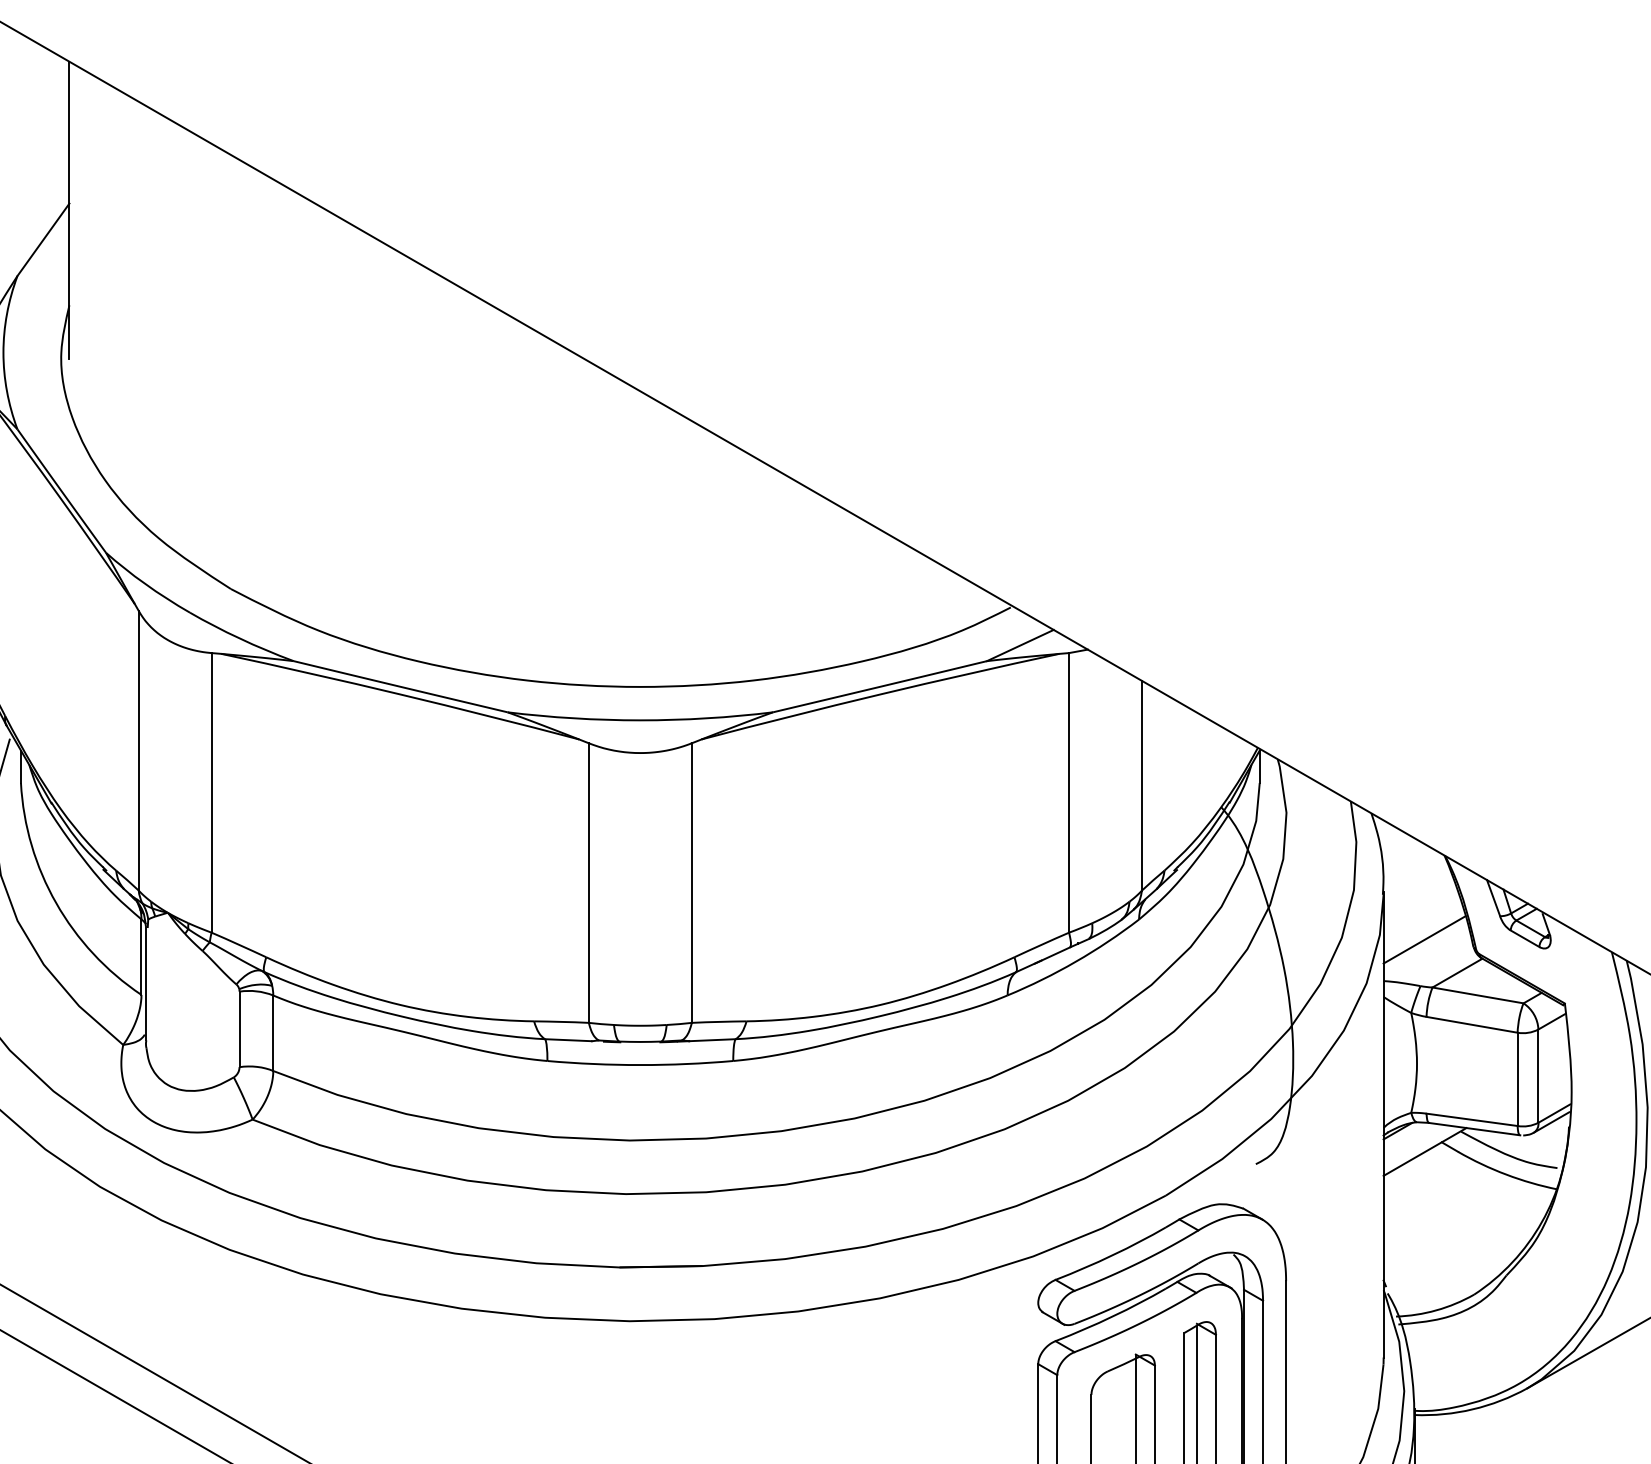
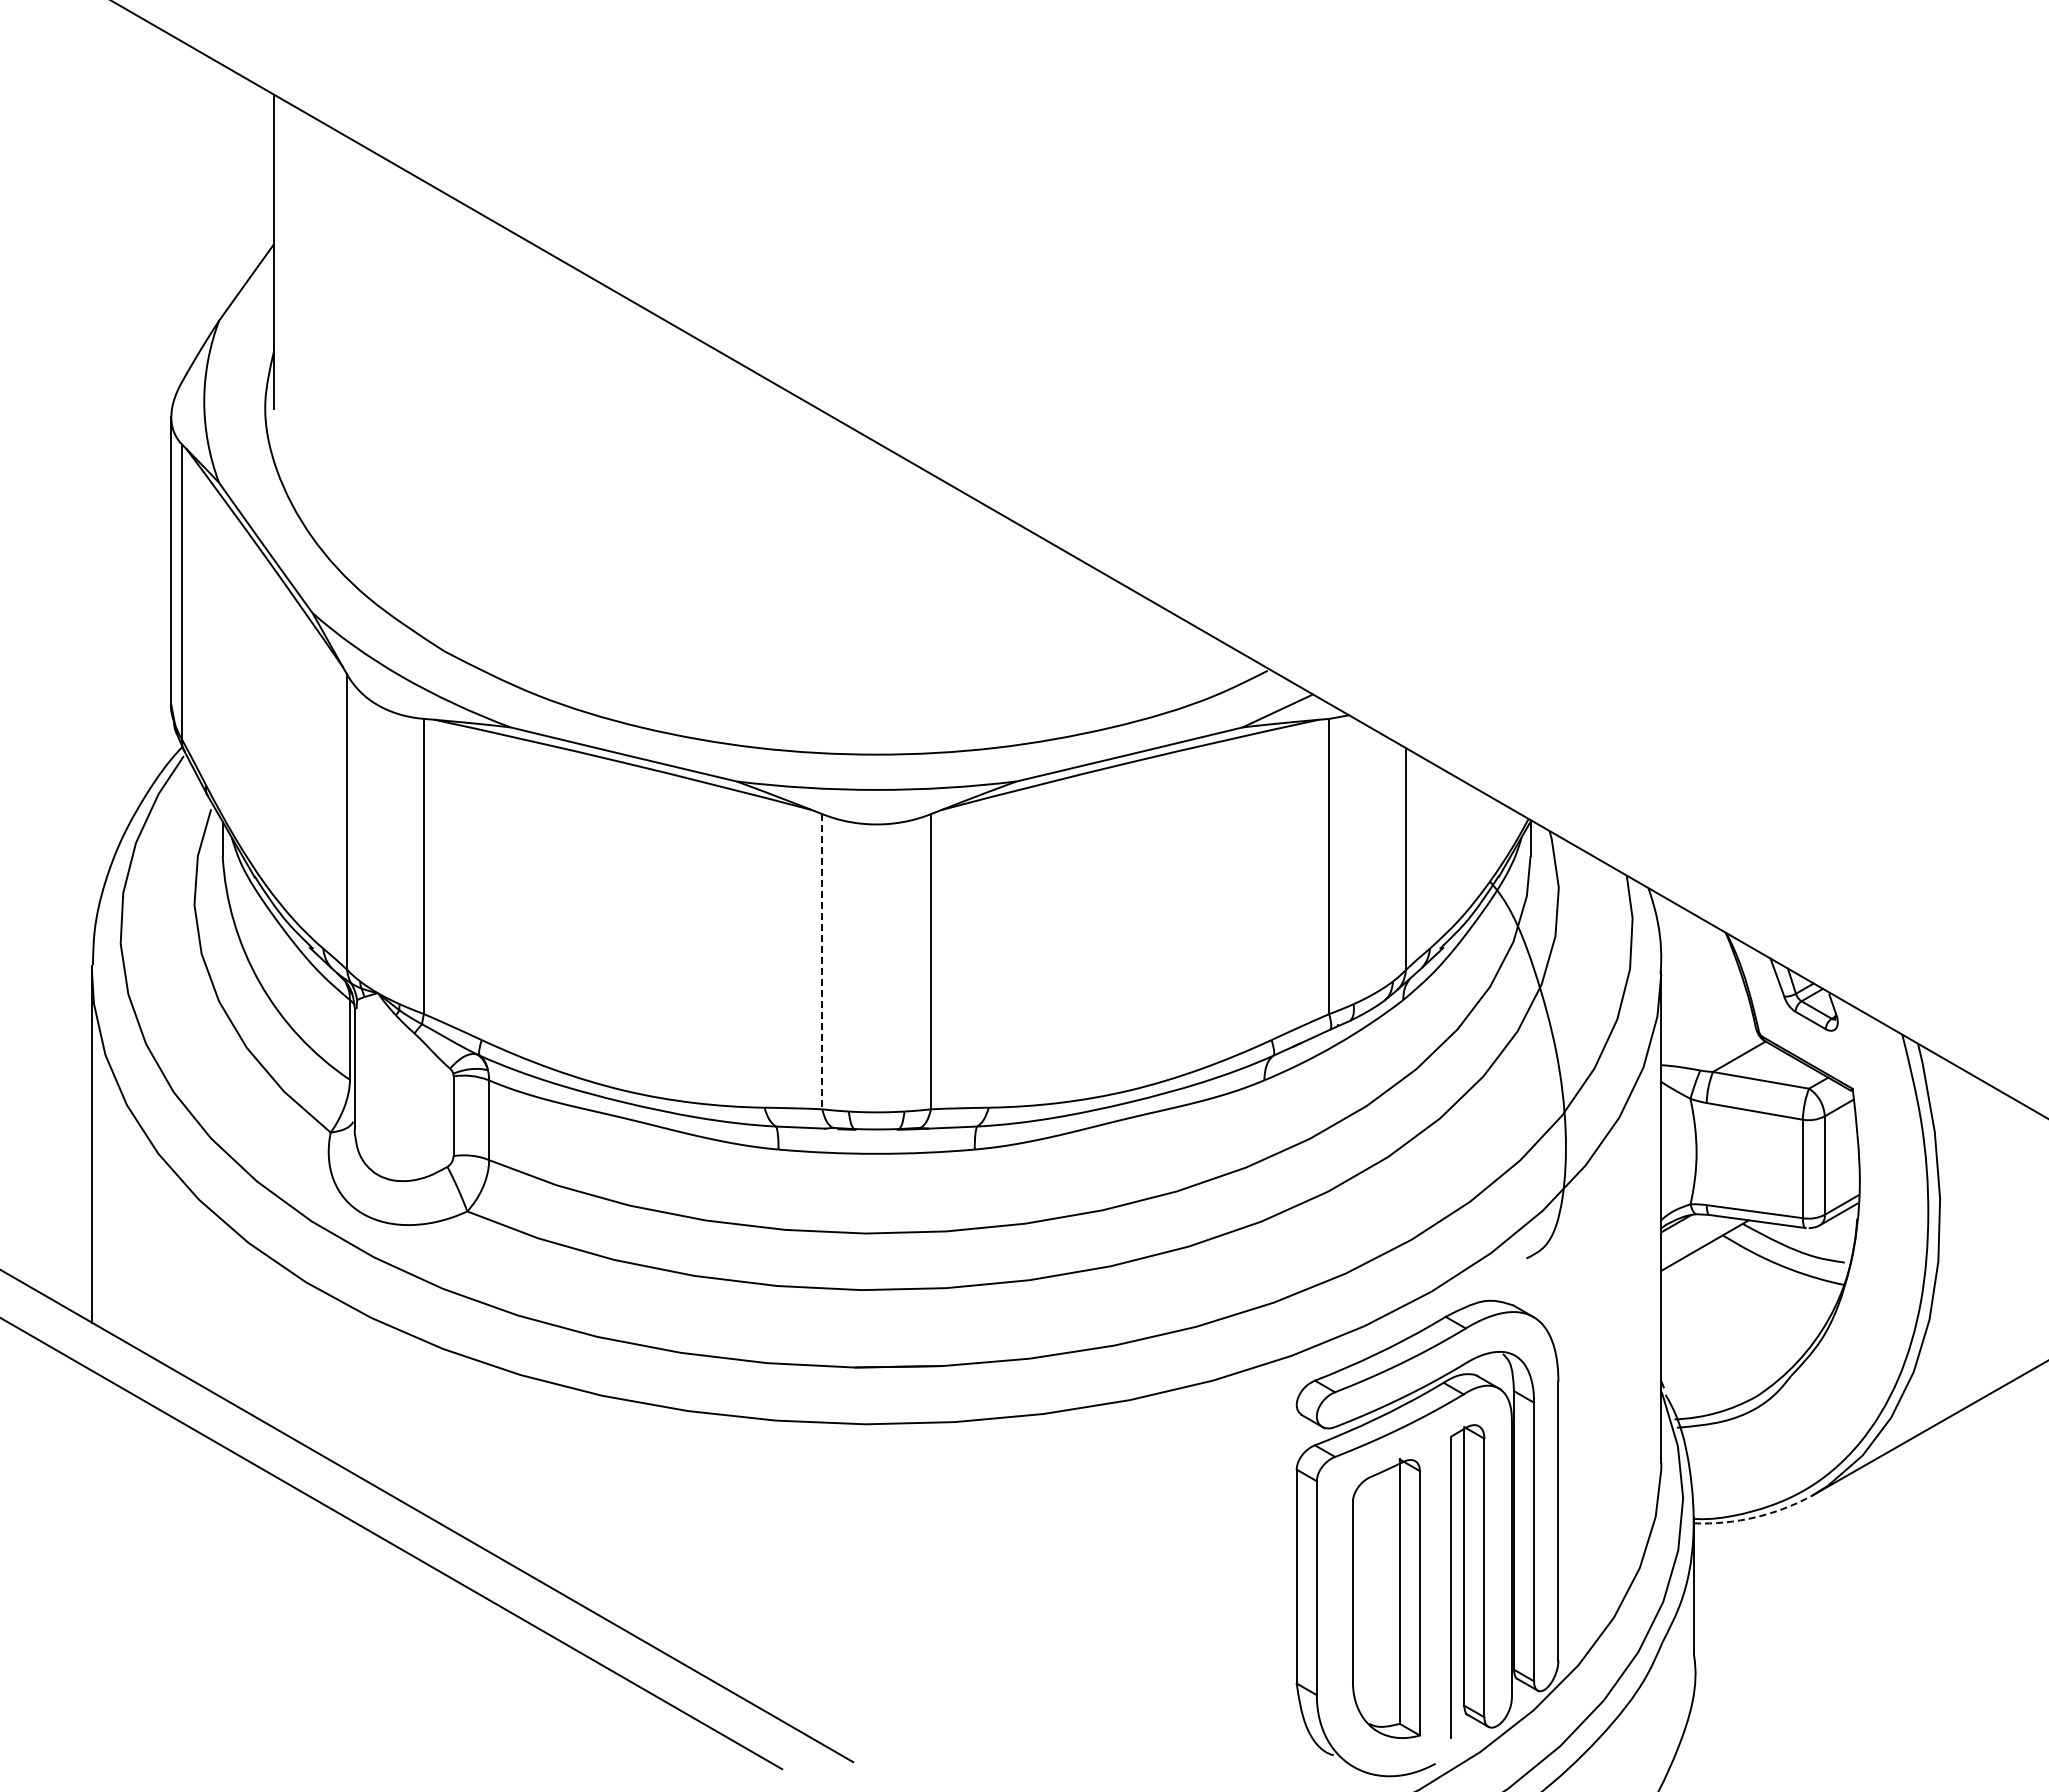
line: (589, 882) -> (822, 961), solid -> dashed
line: (1424, 939) -> (1704, 1021), removed
arc: (1472, 1409) -> (1755, 1517), solid -> dashed

